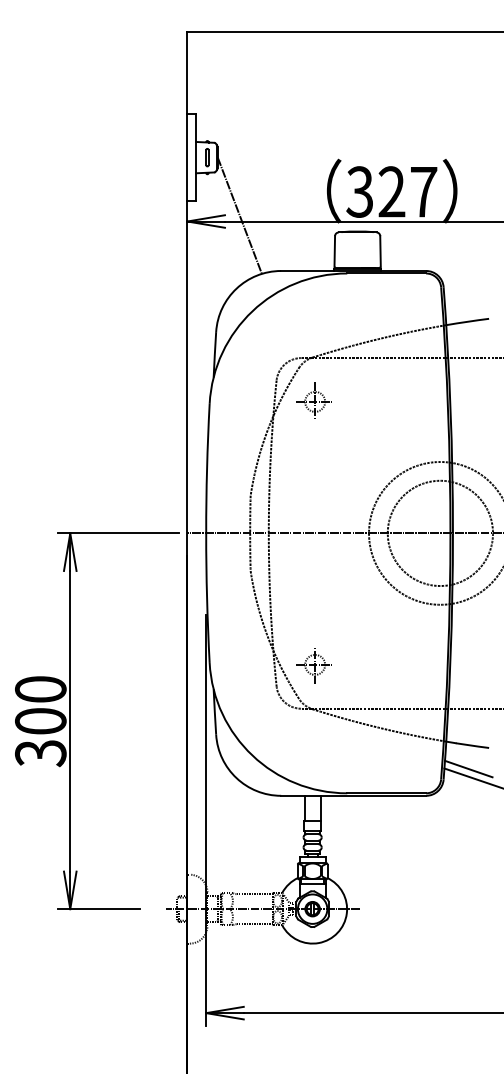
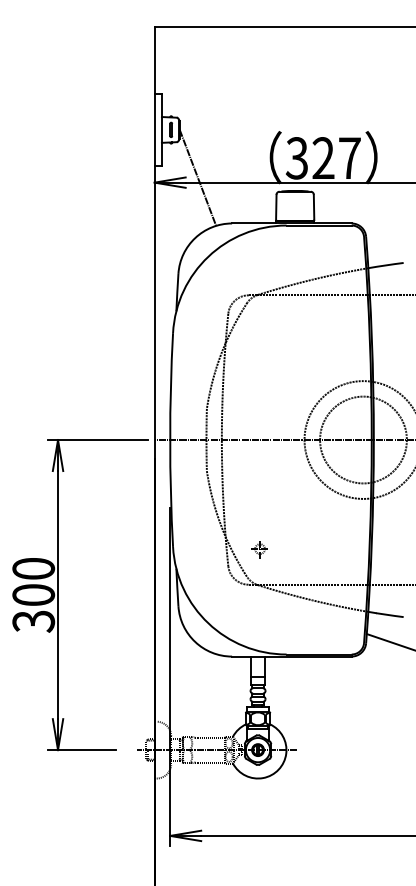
part: (314, 399) -> (259, 329), removed
part: (314, 666) -> (259, 549), size x0.6
line: (468, 769) -> (386, 634), removed

